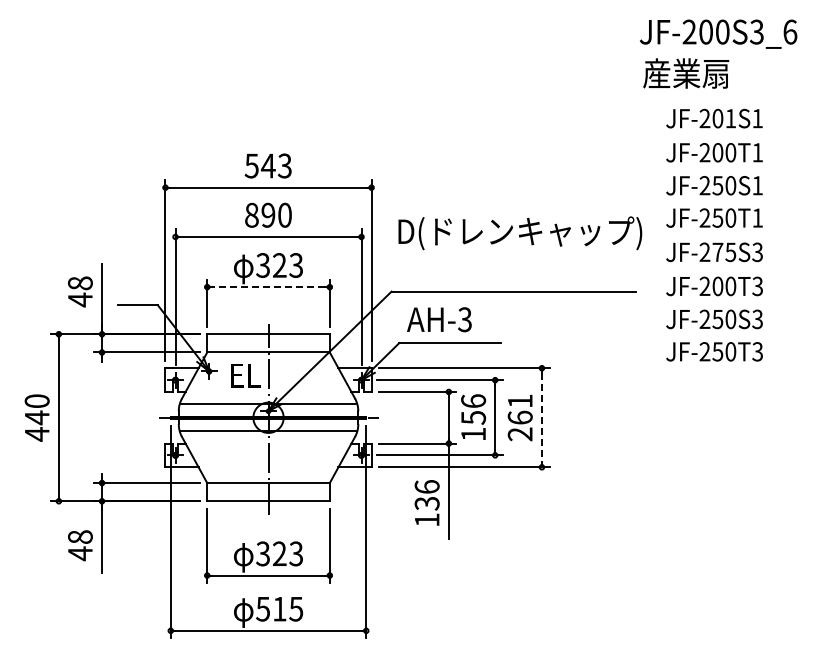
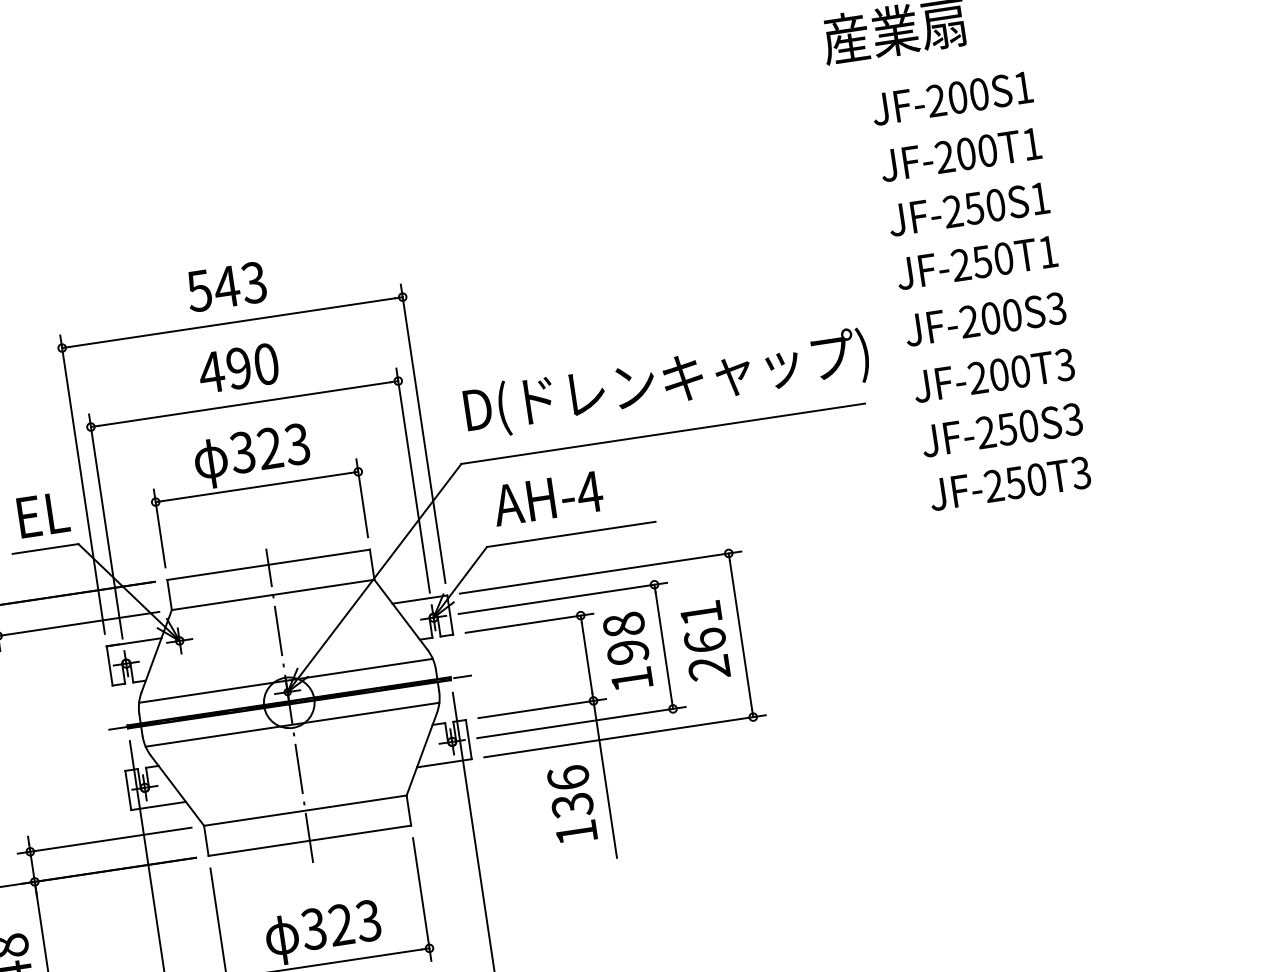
text: (730, 118) -> (978, 94), JF-201S1 -> JF-200S1
text: (251, 214) -> (210, 371), 890 -> 490
text: (520, 233) -> (667, 384), moved
text: (724, 252) -> (1001, 317), JF-275S3 -> JF-200S3
line: (268, 287) -> (257, 487), dashed -> solid
text: (464, 319) -> (588, 492), AH-3 -> AH-4
text: (245, 375) -> (43, 514), moved
text: (473, 409) -> (625, 638), 156 -> 198
line: (541, 417) -> (740, 634), dashed -> solid

